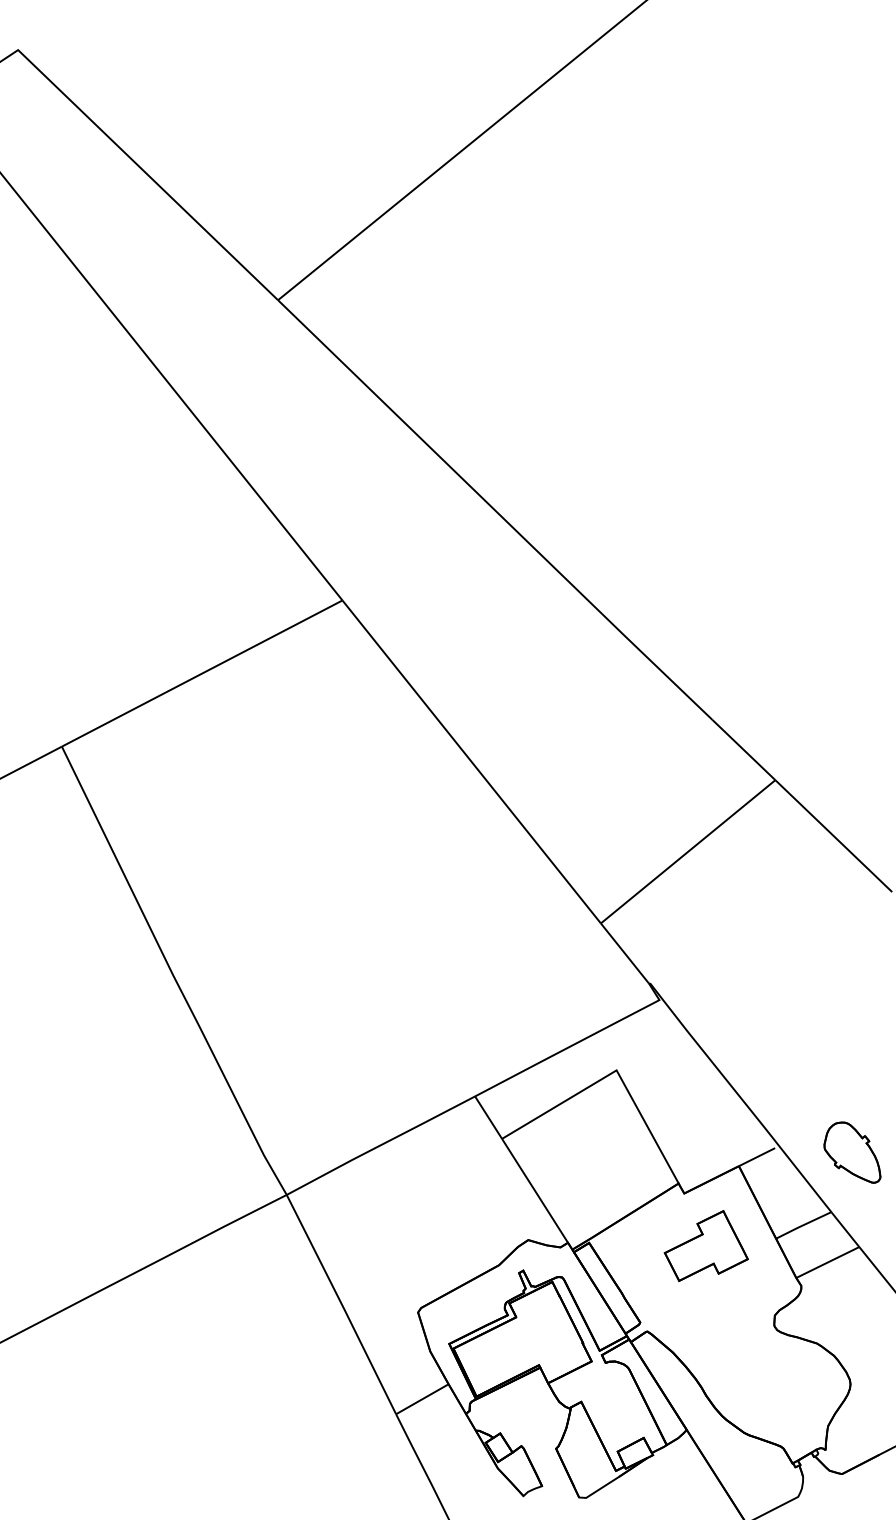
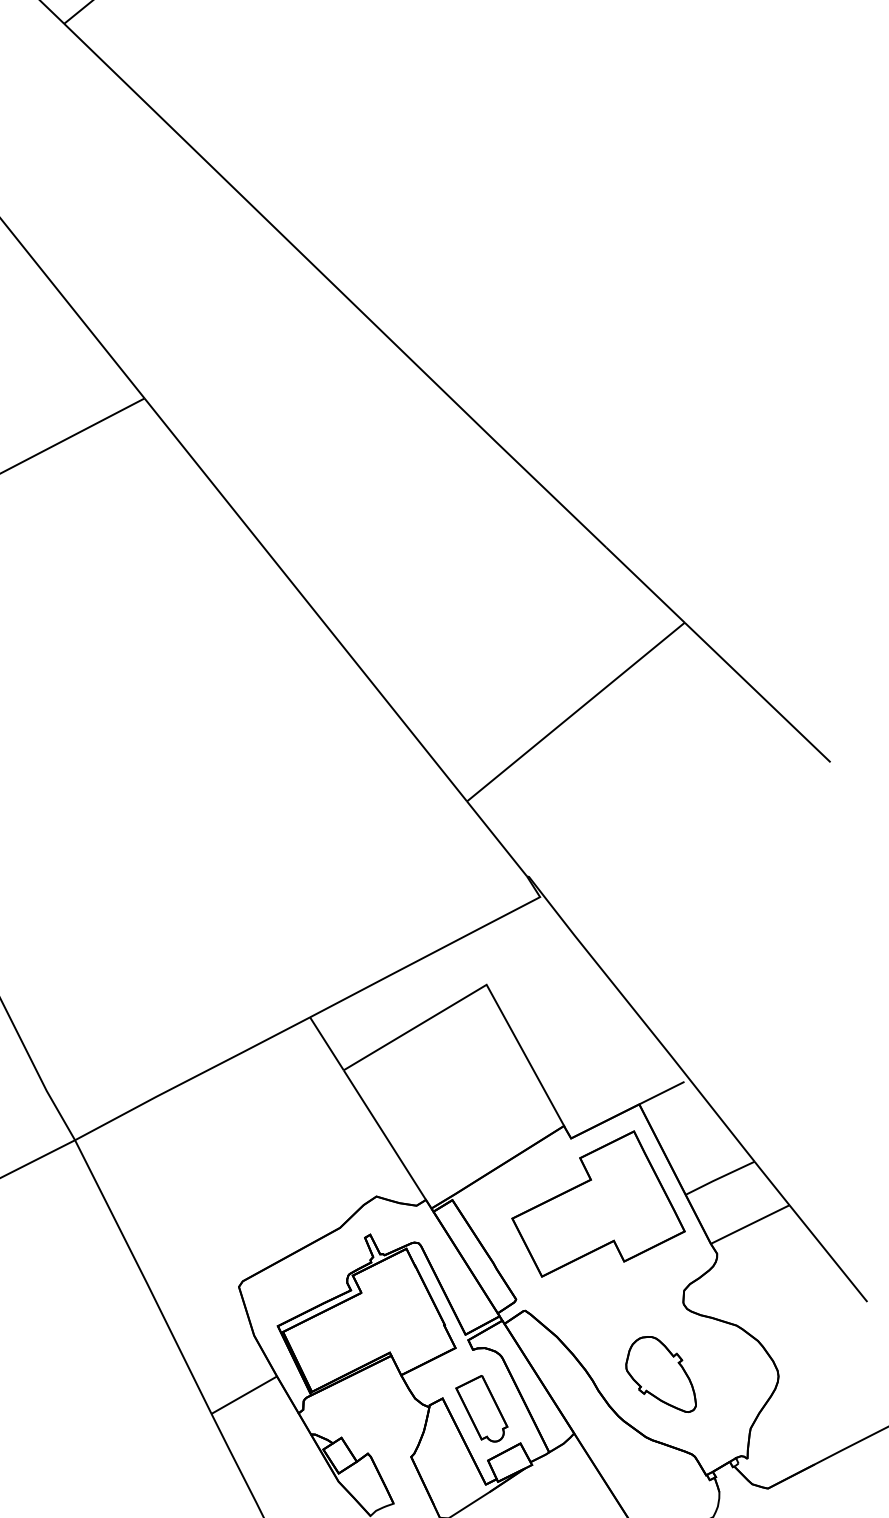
part: (852, 1152) -> (661, 1374), moved
part: (706, 1245) -> (598, 1203), size x1.67
part: (612, 1410) -> (481, 1409), added

